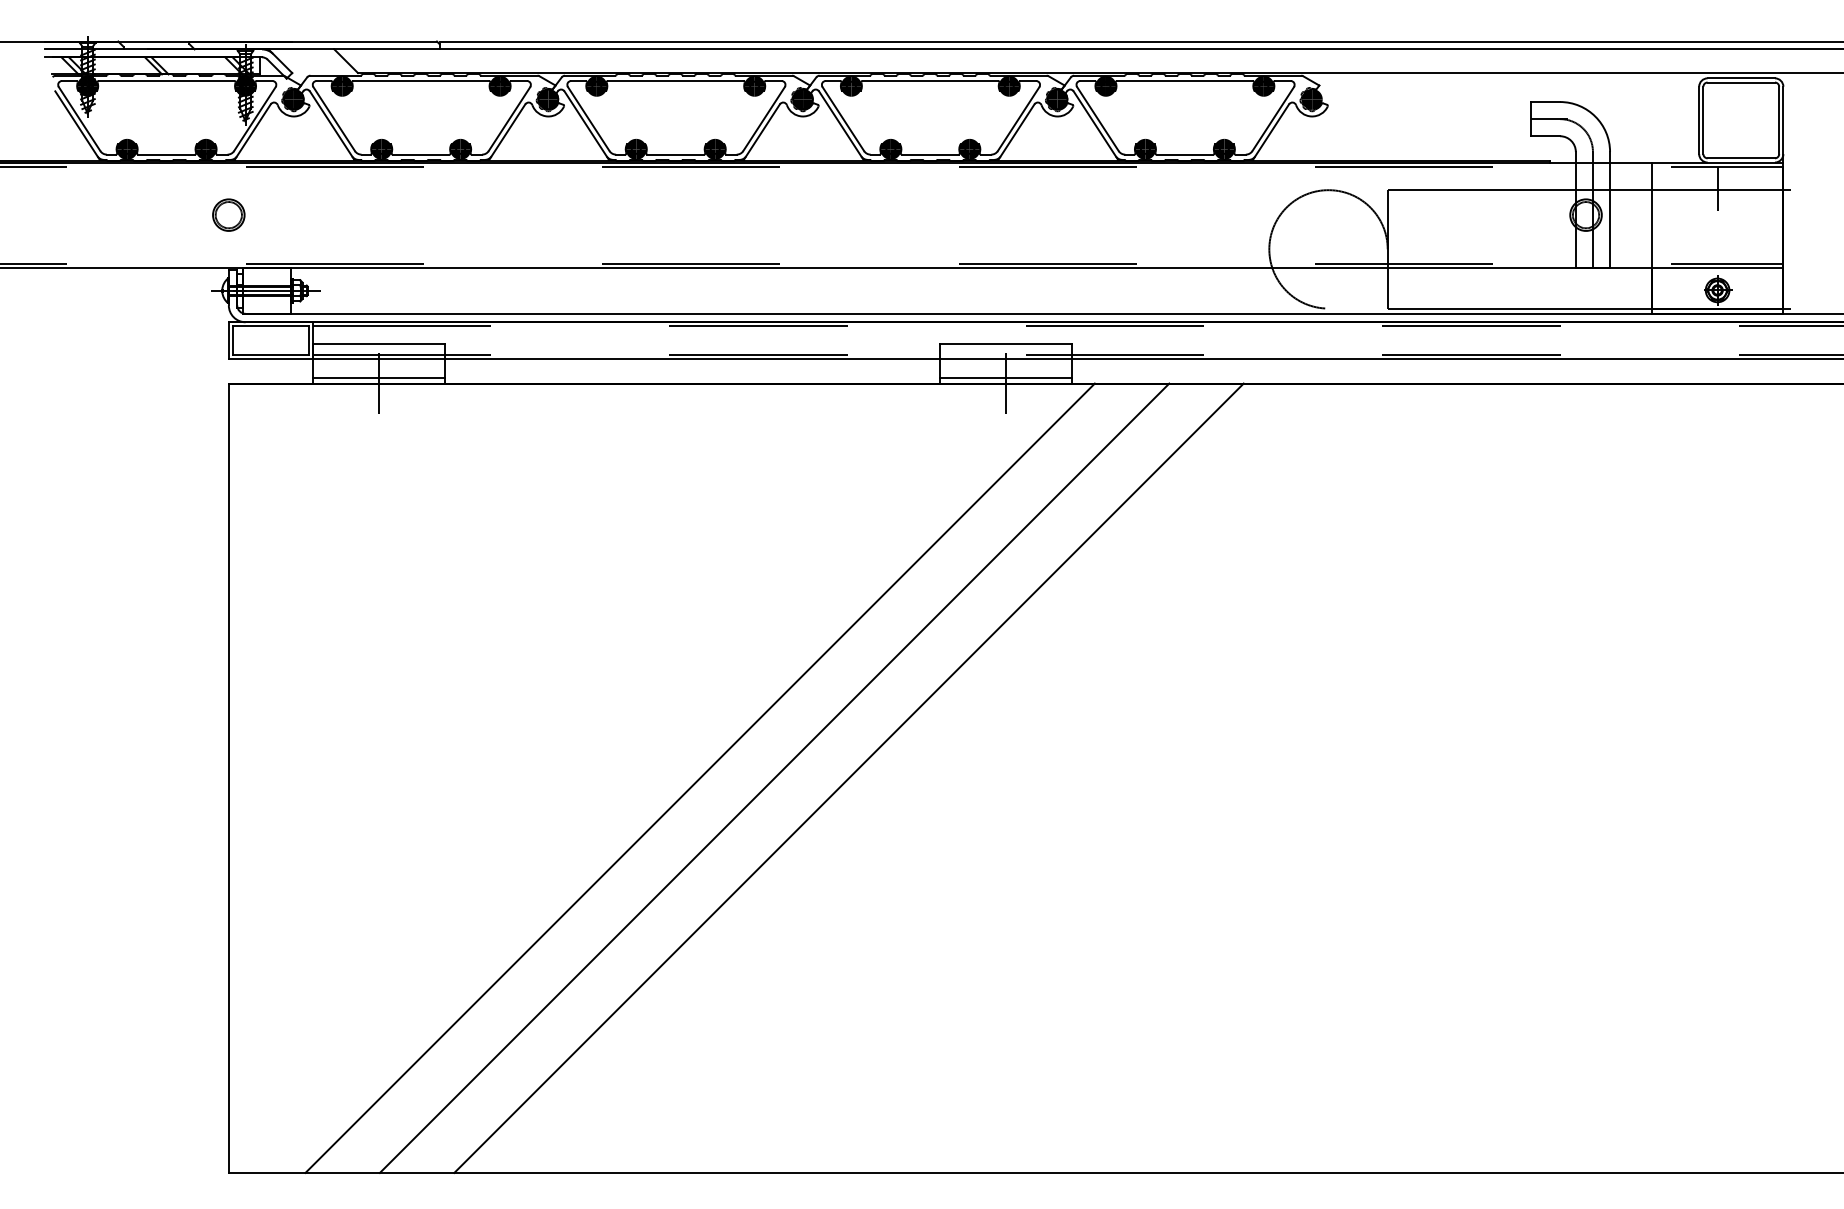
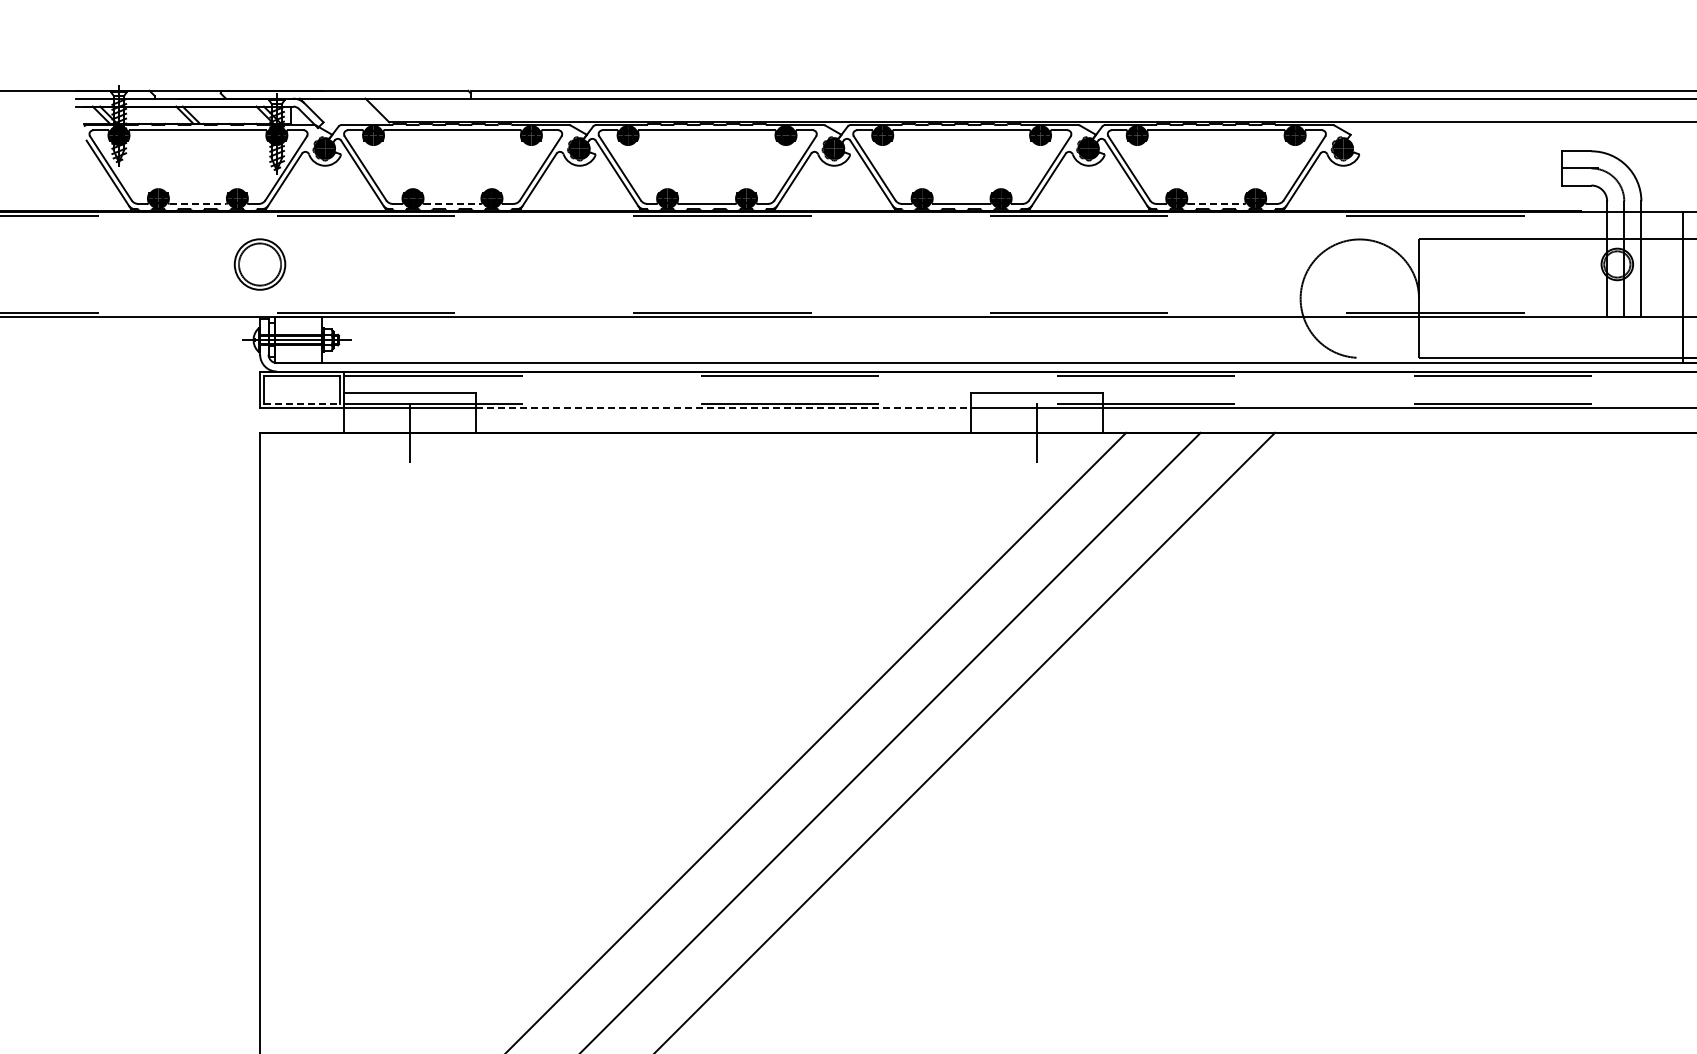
line: (167, 154) -> (198, 203), solid -> dashed
line: (421, 154) -> (452, 203), solid -> dashed
line: (1185, 154) -> (1216, 203), solid -> dashed
part: (228, 214) -> (259, 263), size x1.6
line: (270, 354) -> (301, 403), solid -> dashed
line: (692, 359) -> (723, 408), solid -> dashed
line: (378, 377) -> (409, 426), removed
line: (1005, 377) -> (1036, 426), removed

